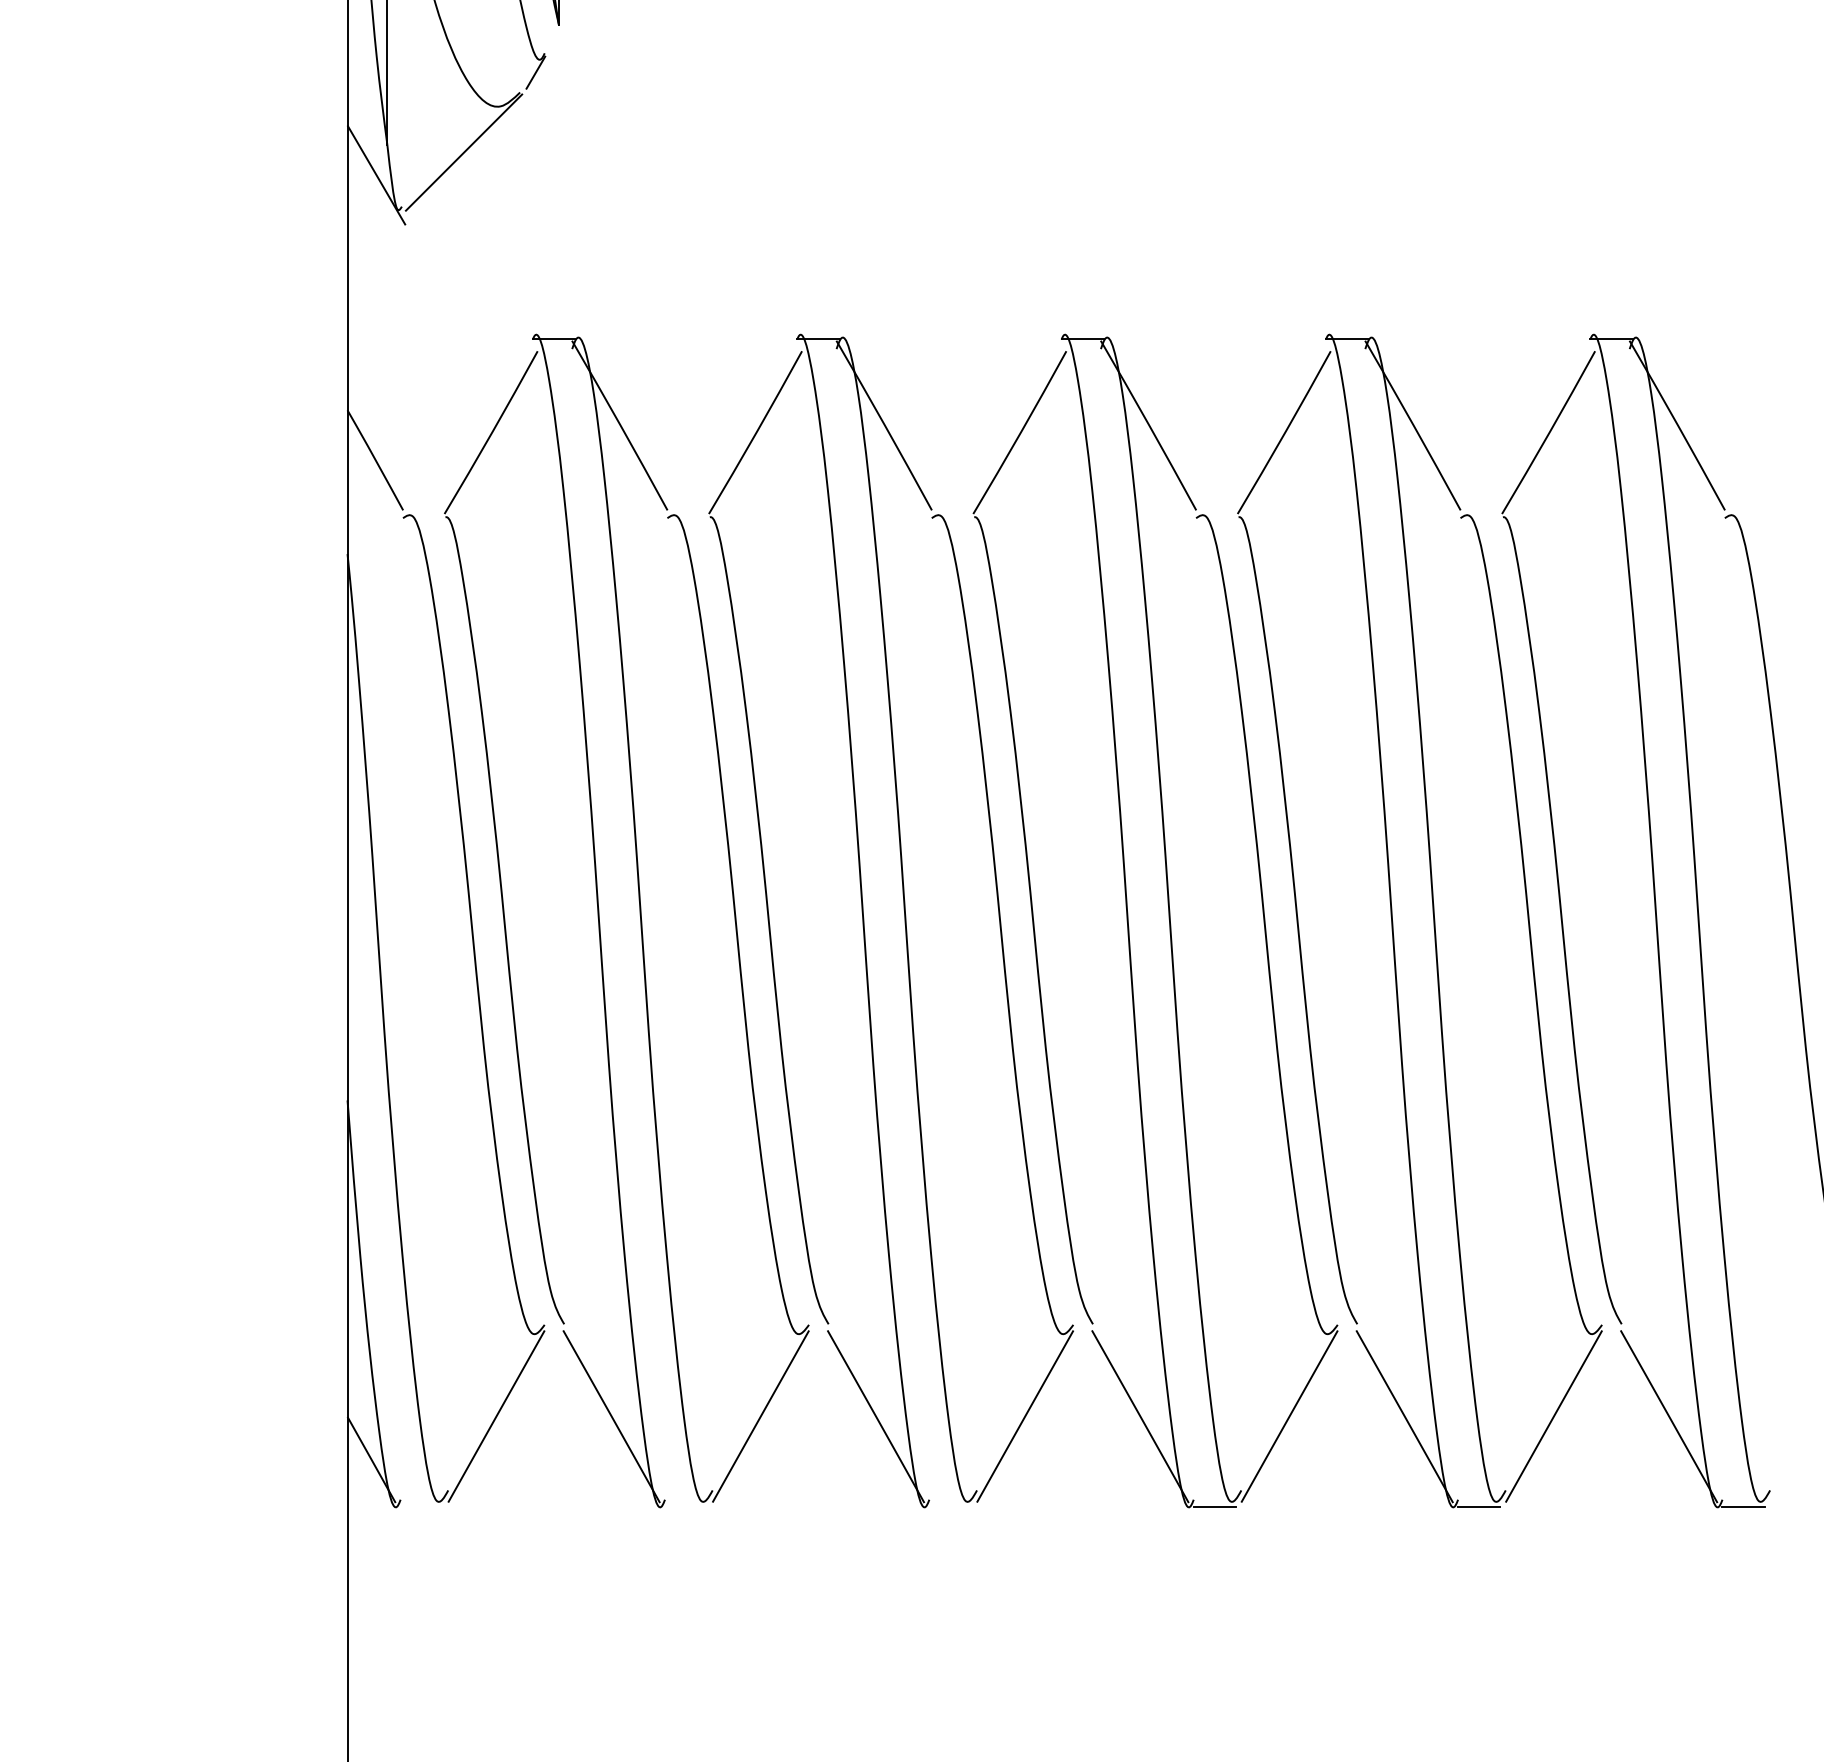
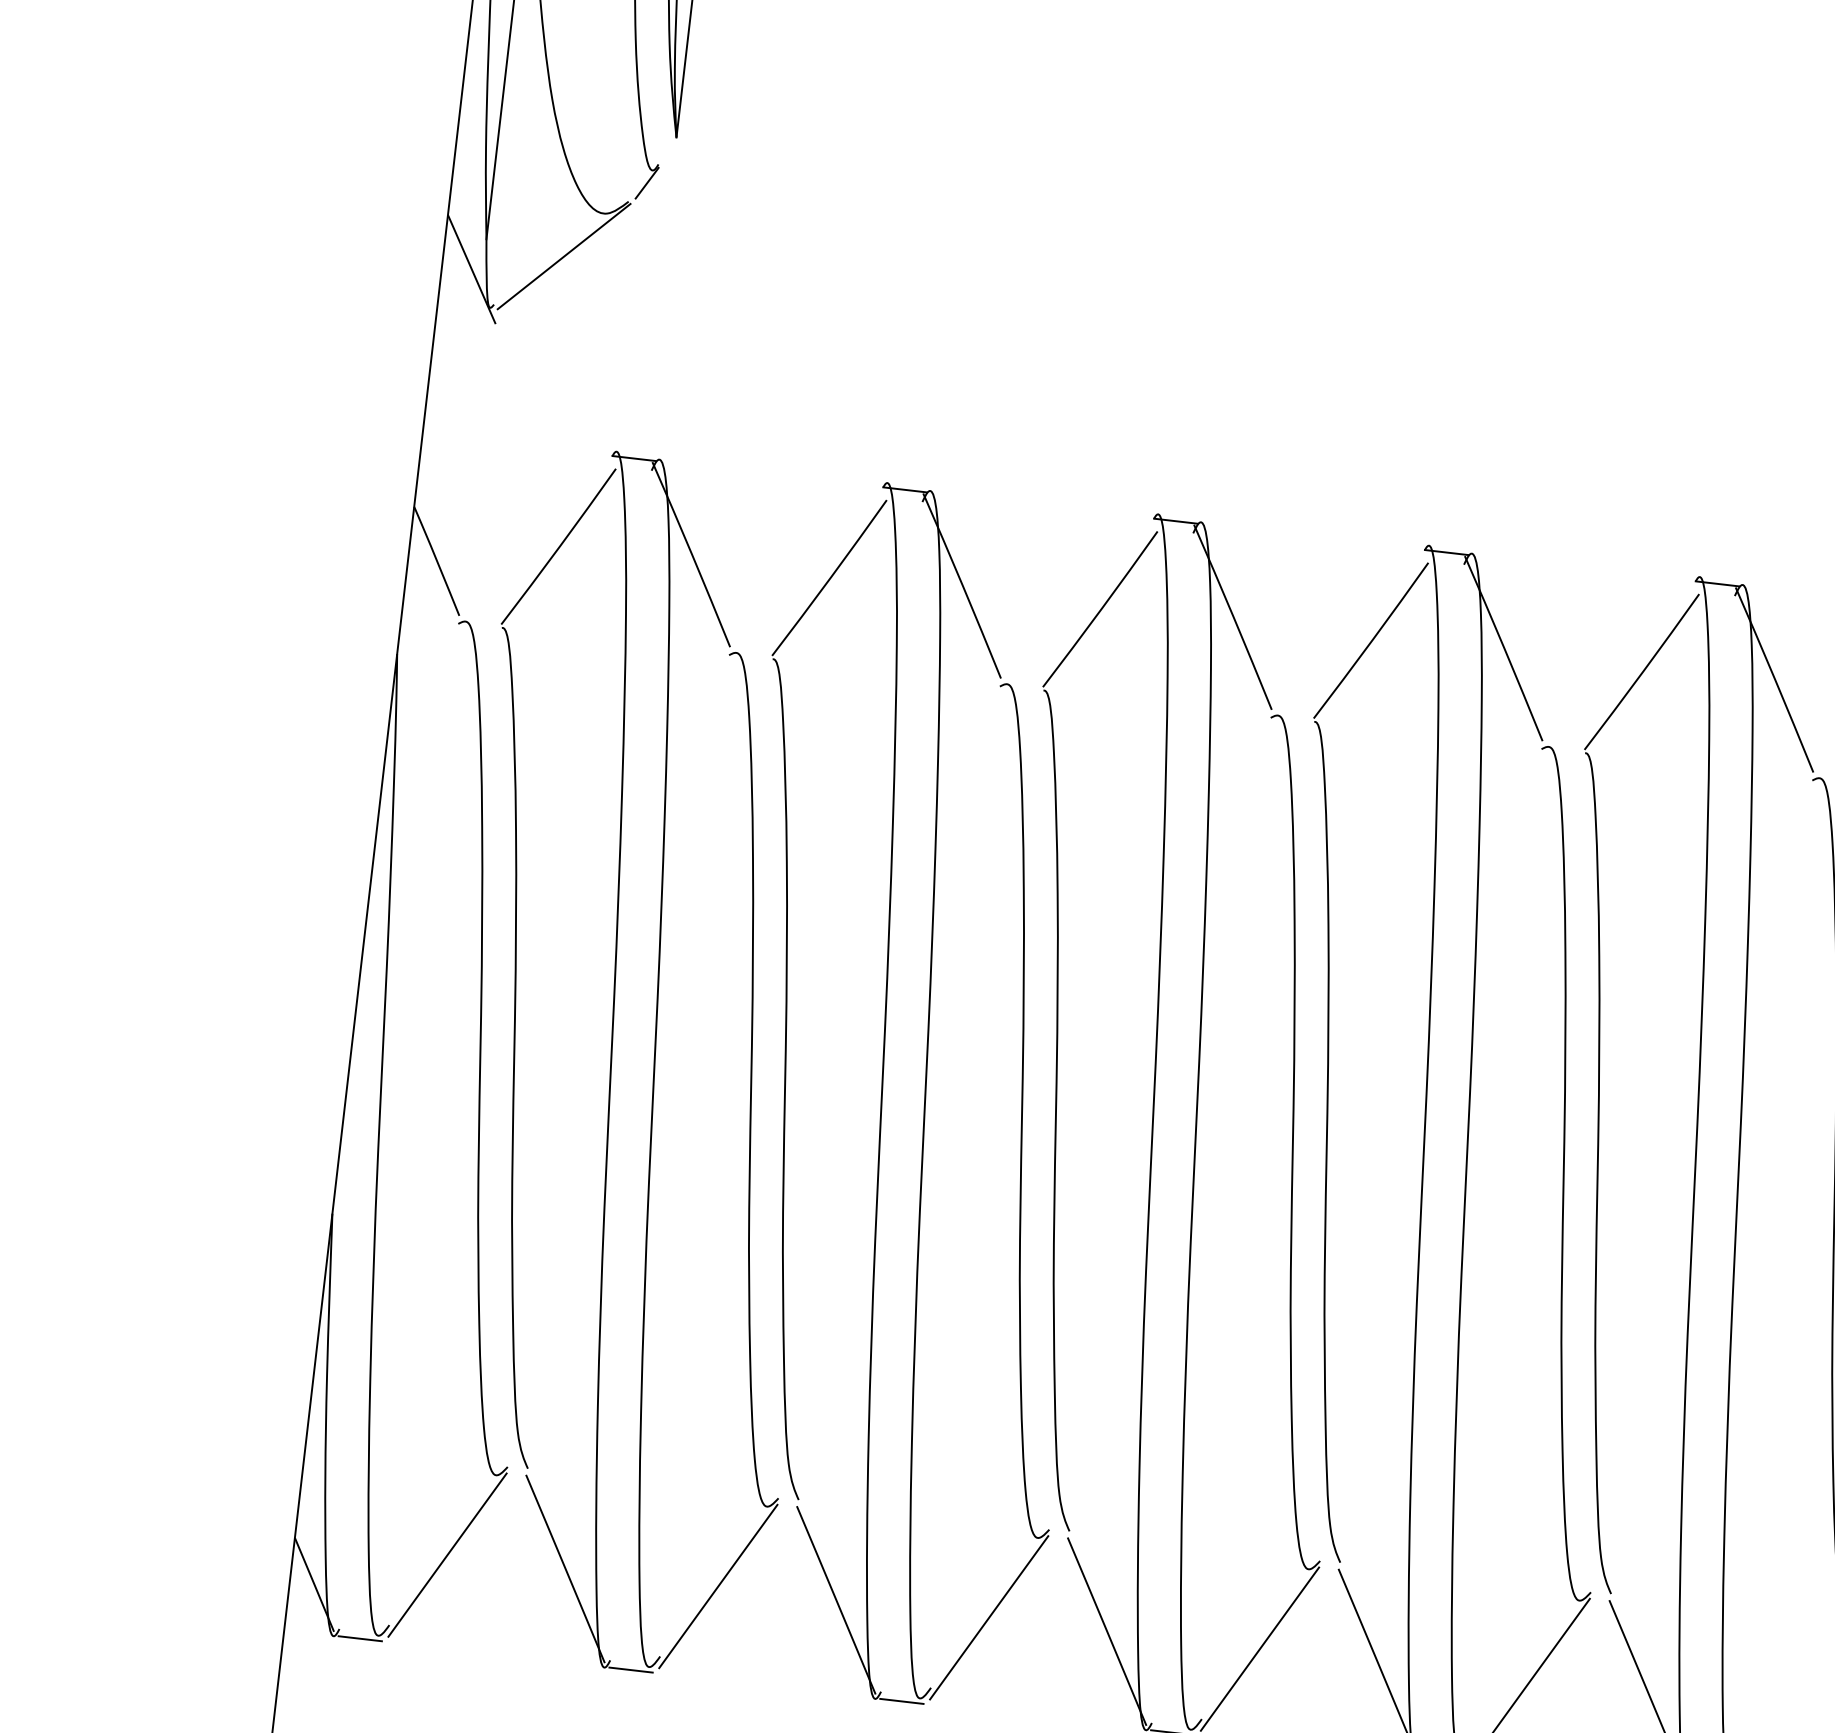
line: (421, 1506) -> (360, 1638), added
line: (686, 1506) -> (631, 1669), added
line: (950, 1506) -> (901, 1701), added

